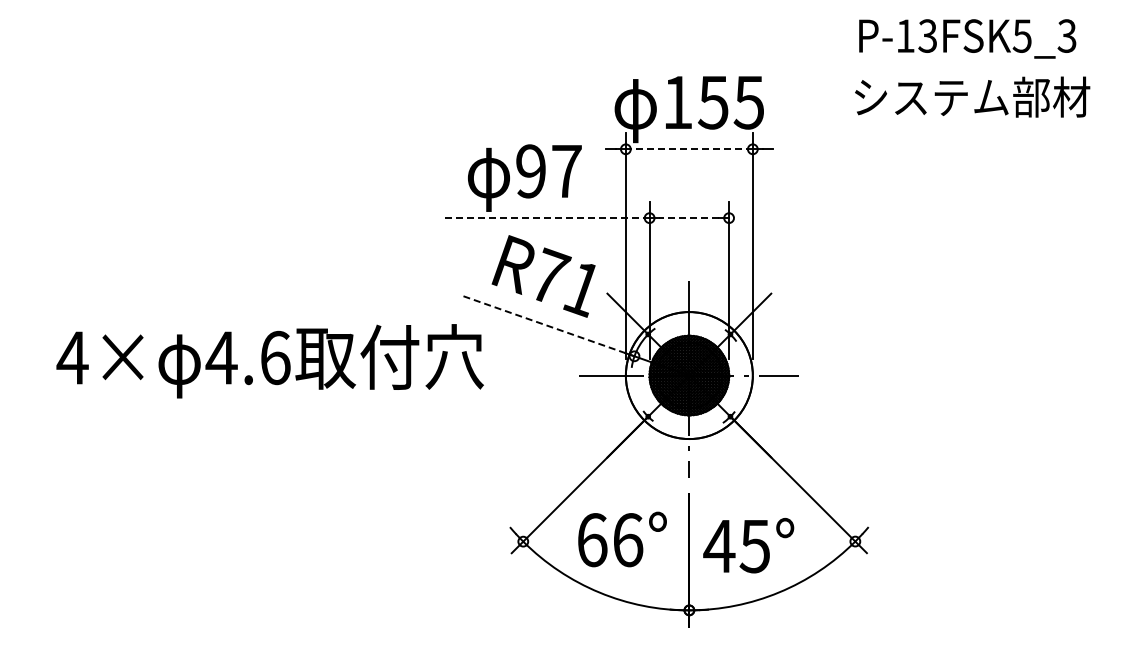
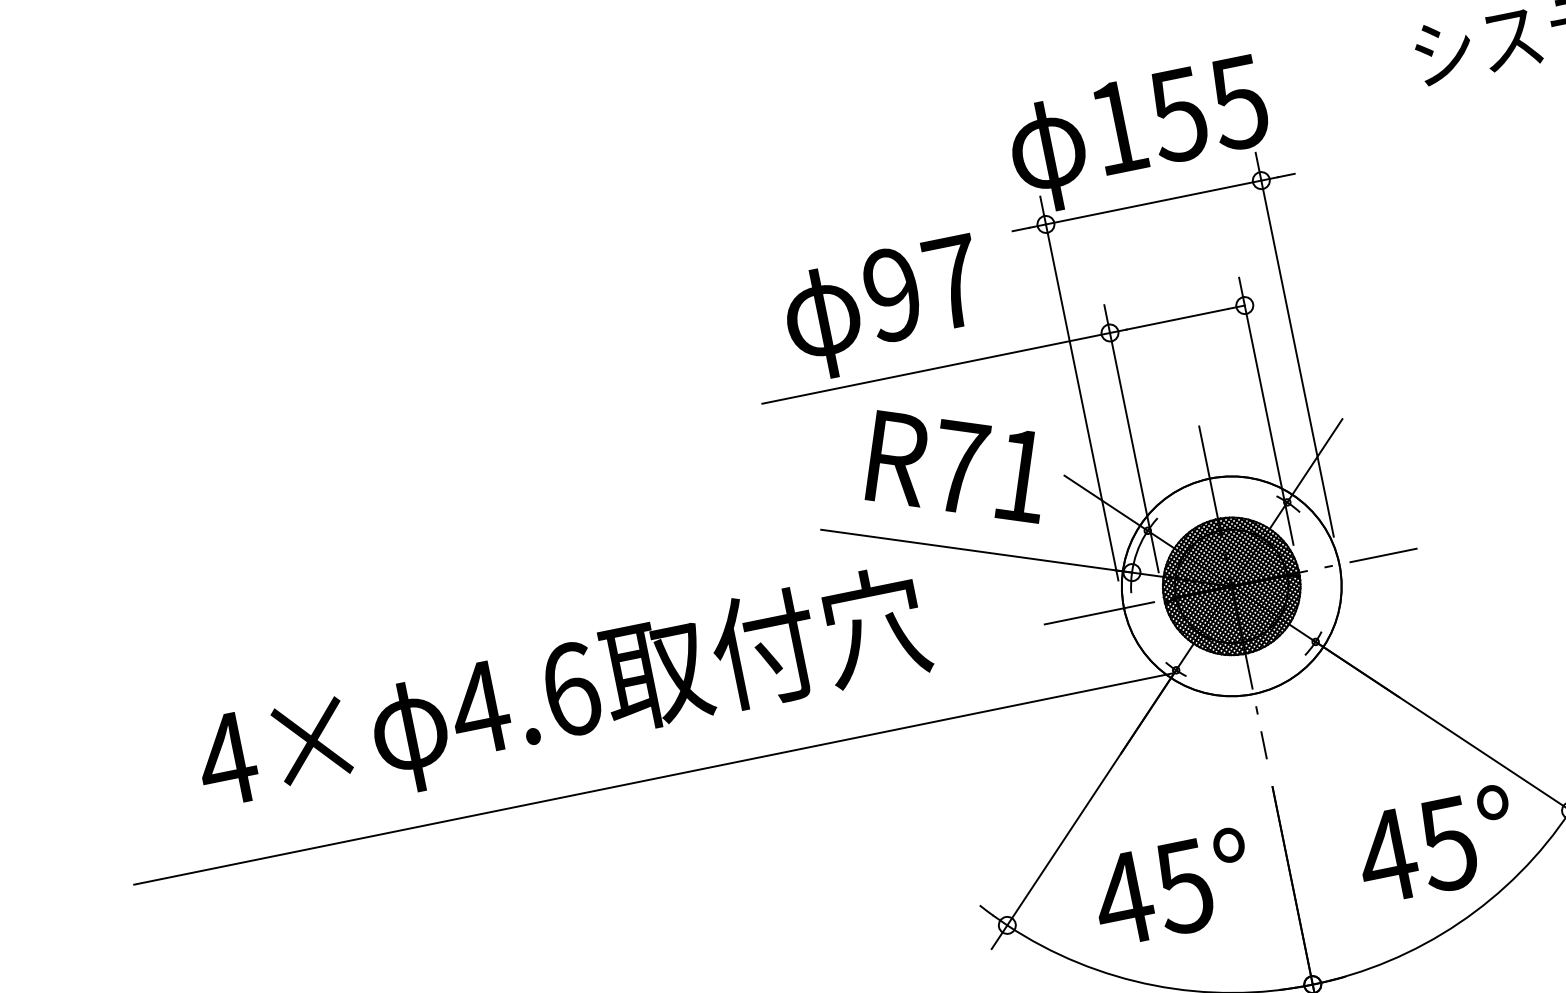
line: (688, 149) -> (1152, 203), dashed -> solid
line: (547, 218) -> (936, 368), dashed -> solid
line: (689, 218) -> (1177, 319), dashed -> solid
line: (548, 326) -> (975, 551), dashed -> solid
text: (269, 361) -> (562, 697), moved
line: (339, 418) -> (653, 779), added
text: (609, 540) -> (1153, 893), 66° -> 45°
text: (748, 545) -> (1436, 844), moved

